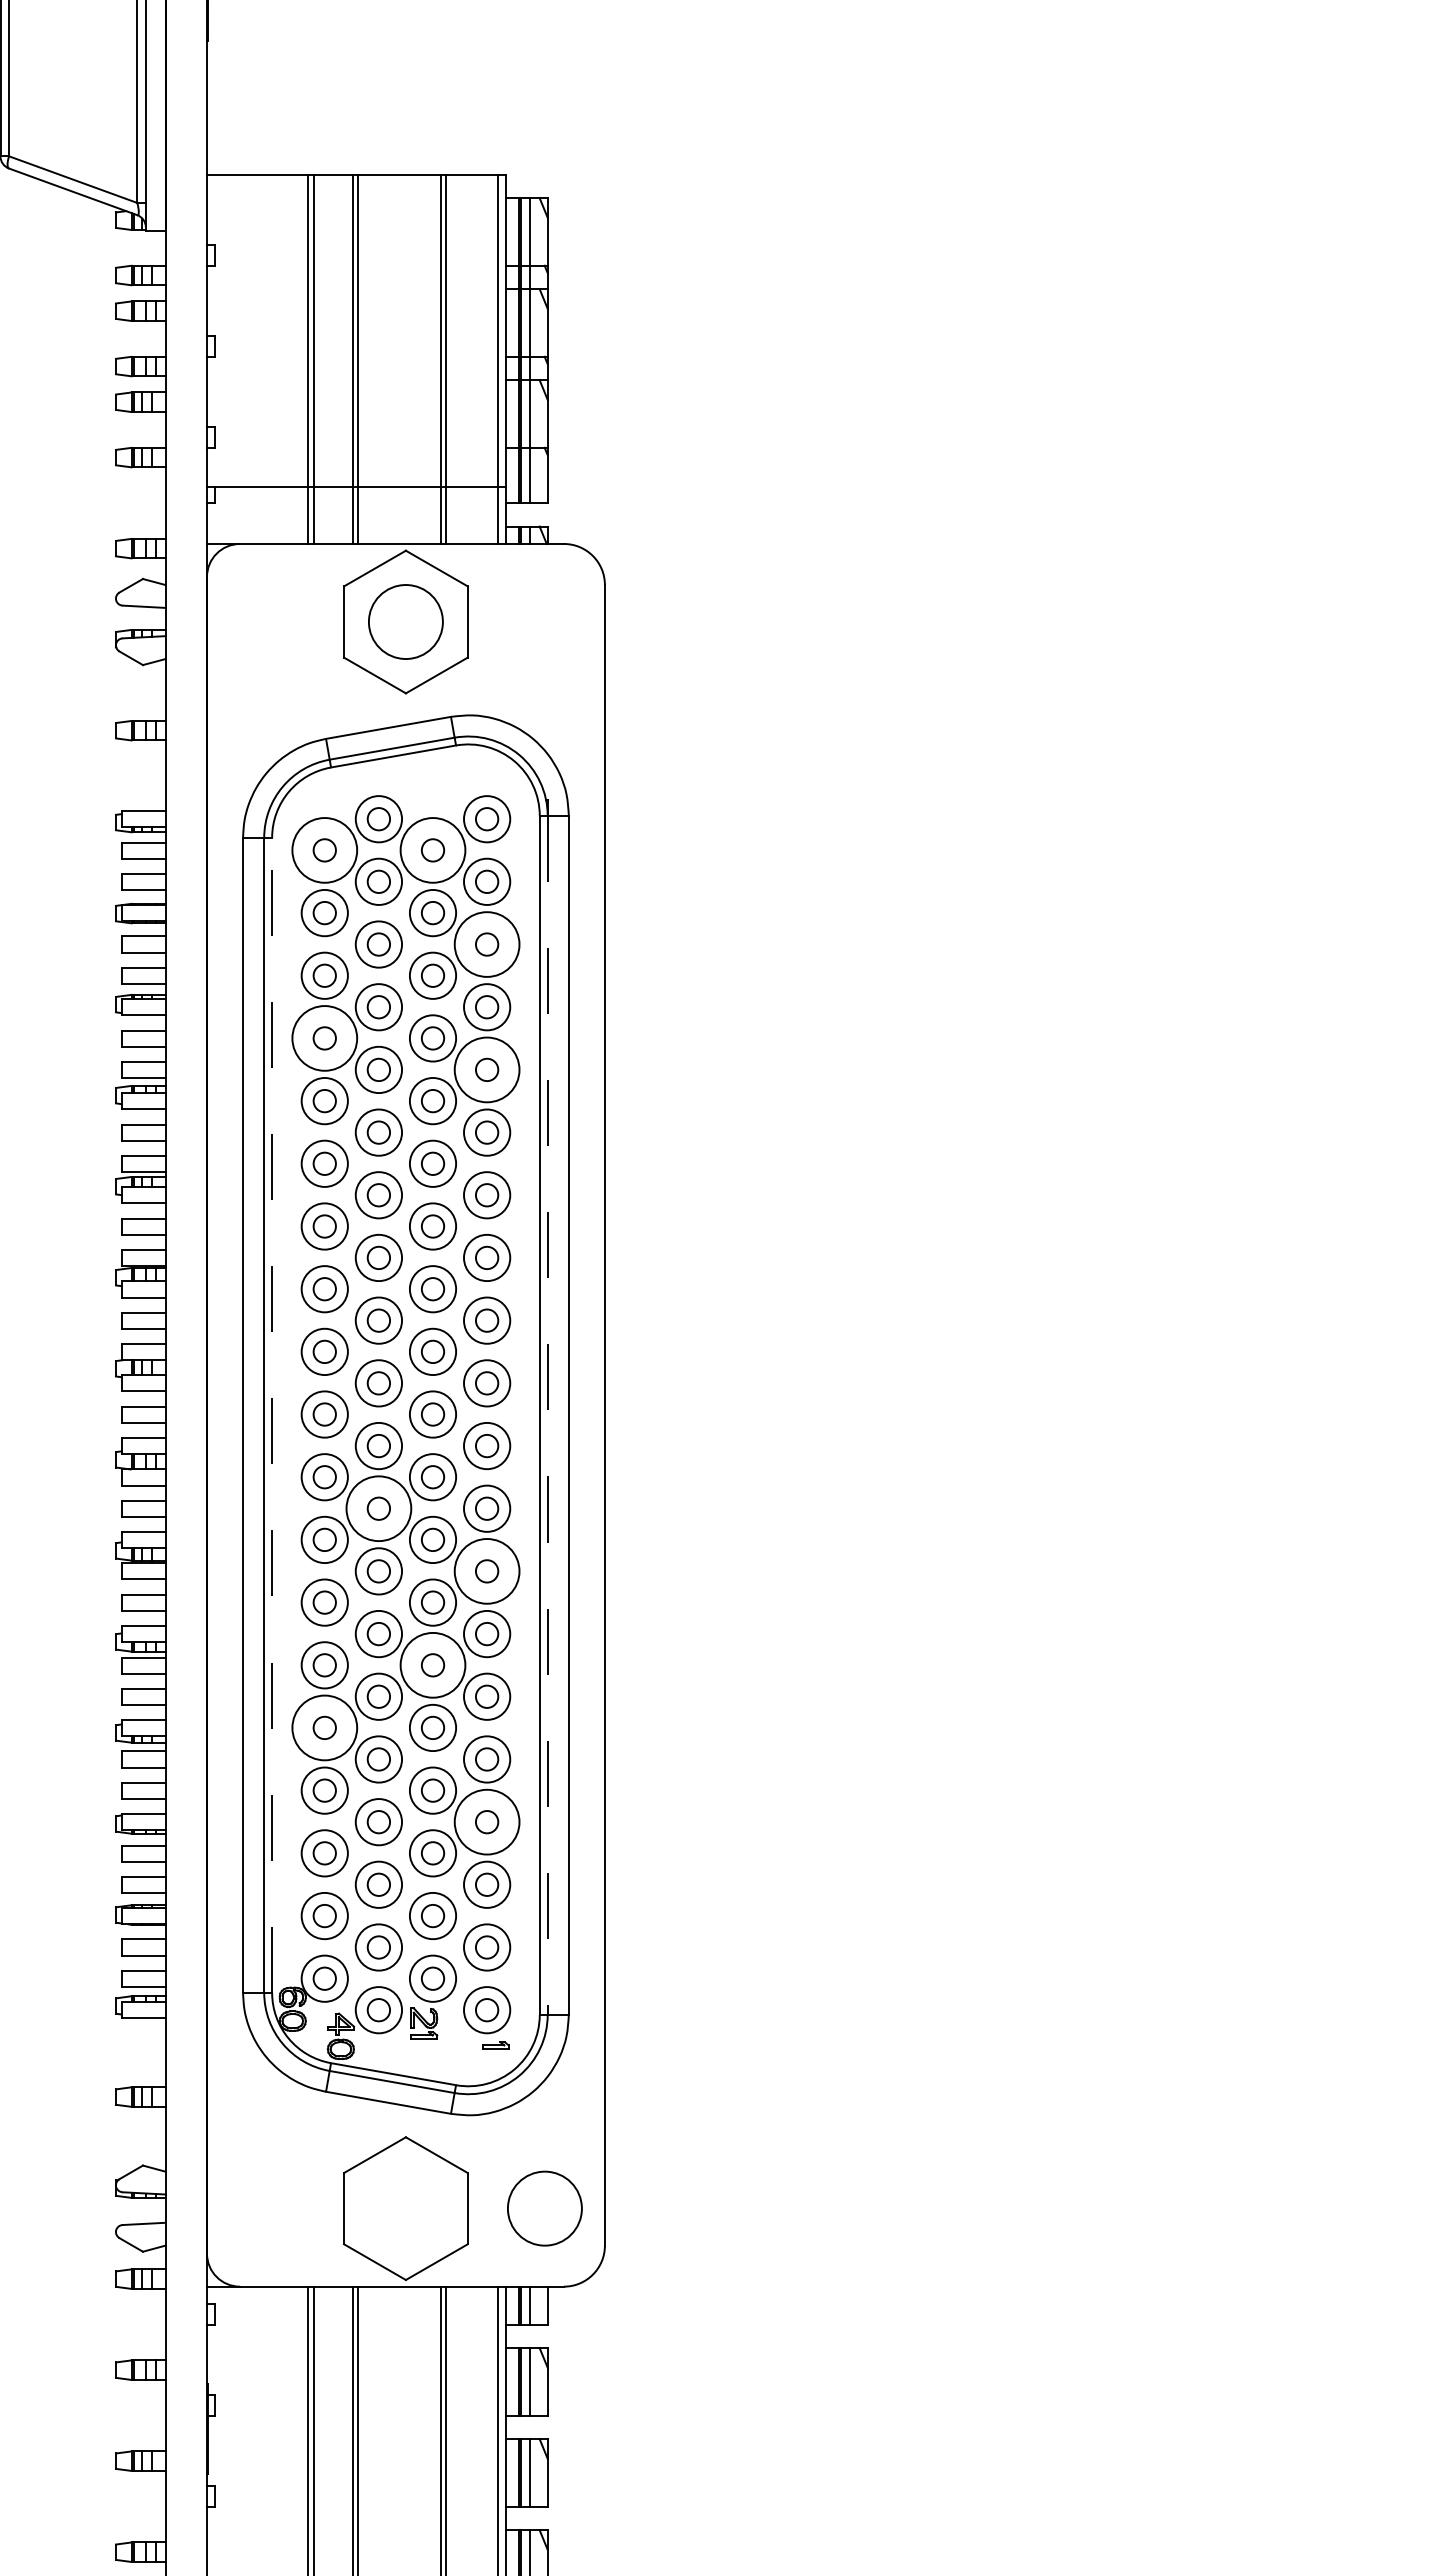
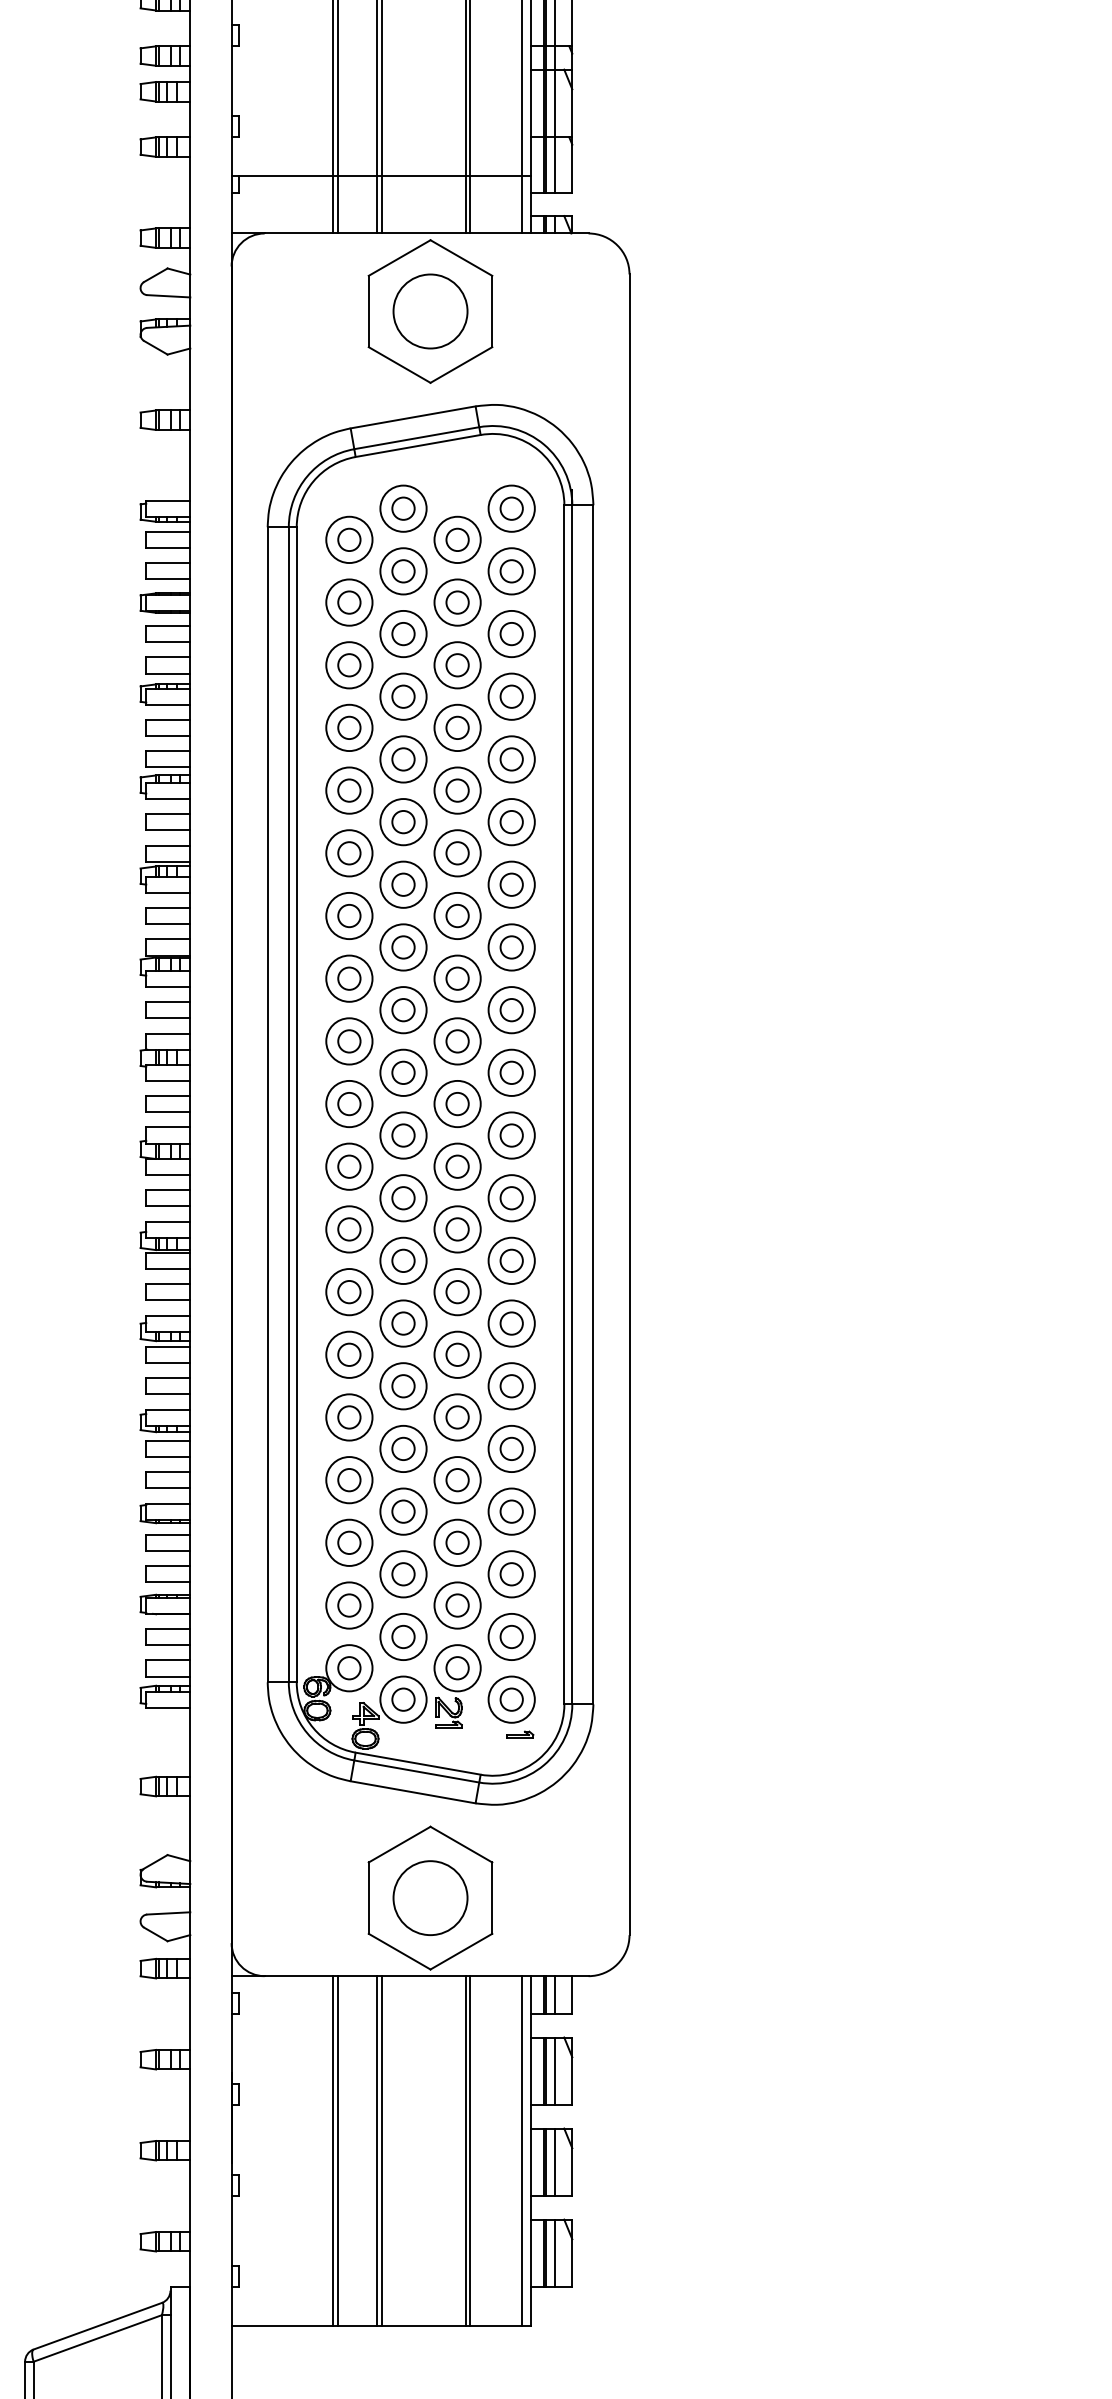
circle: (324, 850) -> (349, 540), size x0.71
circle: (432, 850) -> (457, 540), size x0.71
circle: (487, 944) -> (512, 634), size x0.71
circle: (324, 1038) -> (349, 728), size x0.71
circle: (487, 1069) -> (512, 759), size x0.71
line: (272, 1415) -> (297, 1105), dashed -> solid
line: (547, 1415) -> (572, 1105), dashed -> solid
circle: (378, 1508) -> (403, 1198), size x0.71
circle: (487, 1571) -> (512, 1261), size x0.71
circle: (432, 1665) -> (457, 1355), size x0.71
circle: (324, 1727) -> (349, 1417), size x0.71
circle: (487, 1822) -> (512, 1512), size x0.71
circle: (544, 2208) -> (430, 1898), moved

